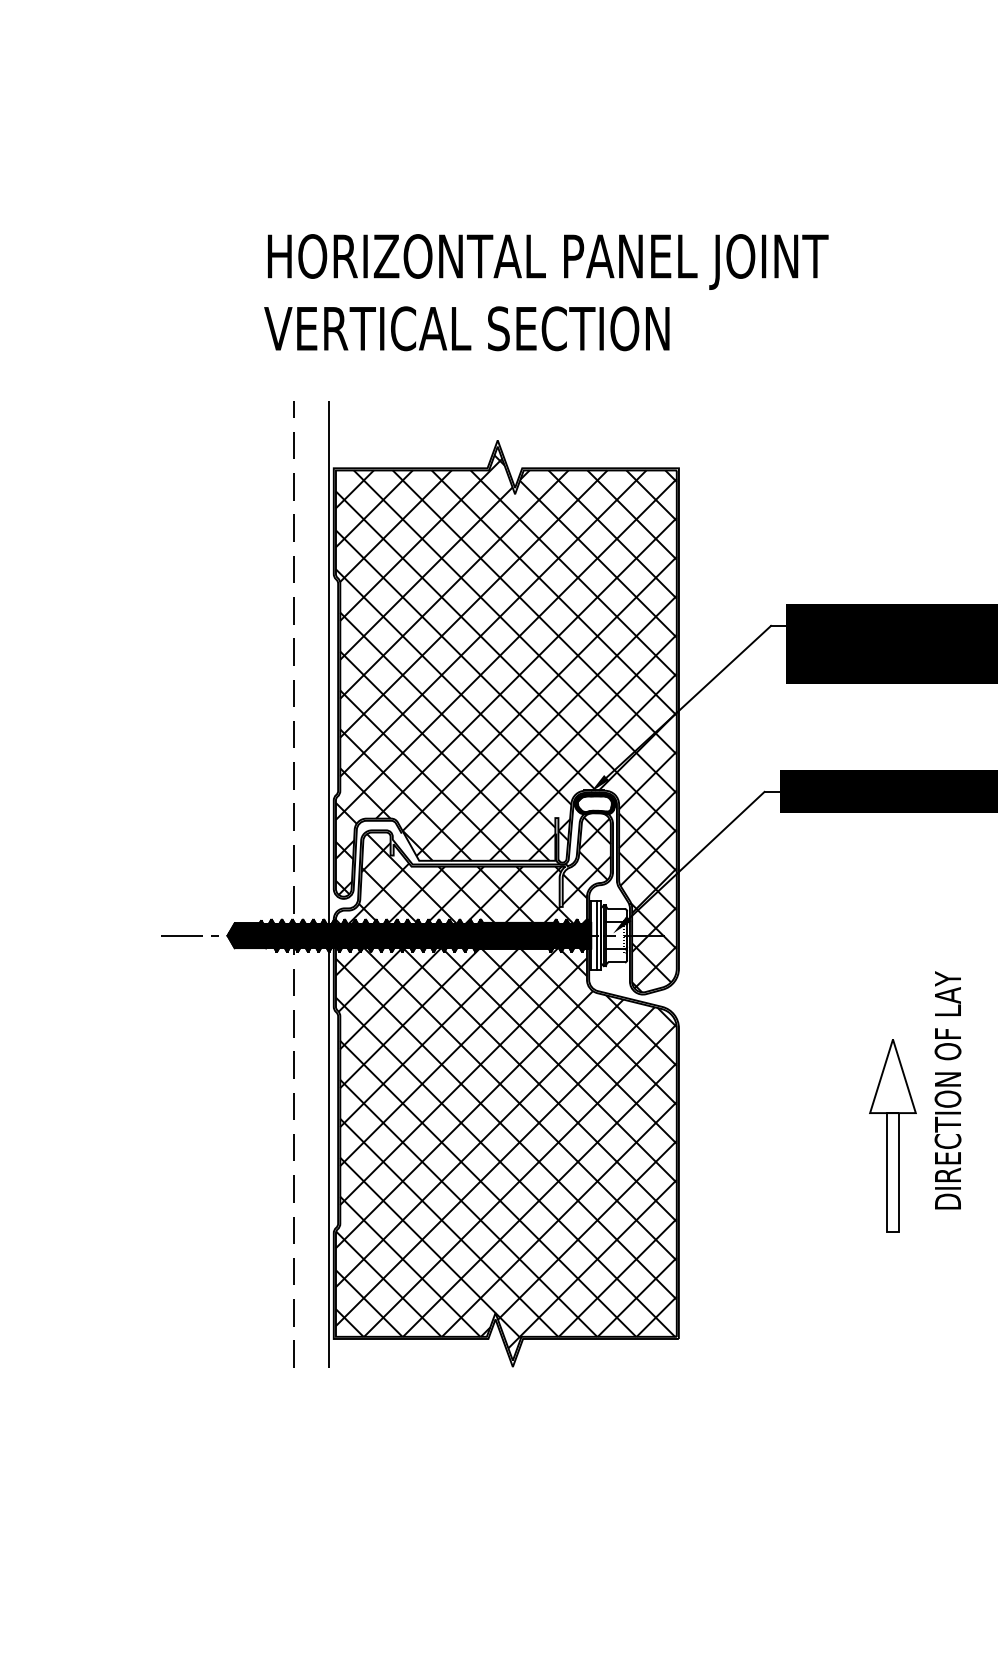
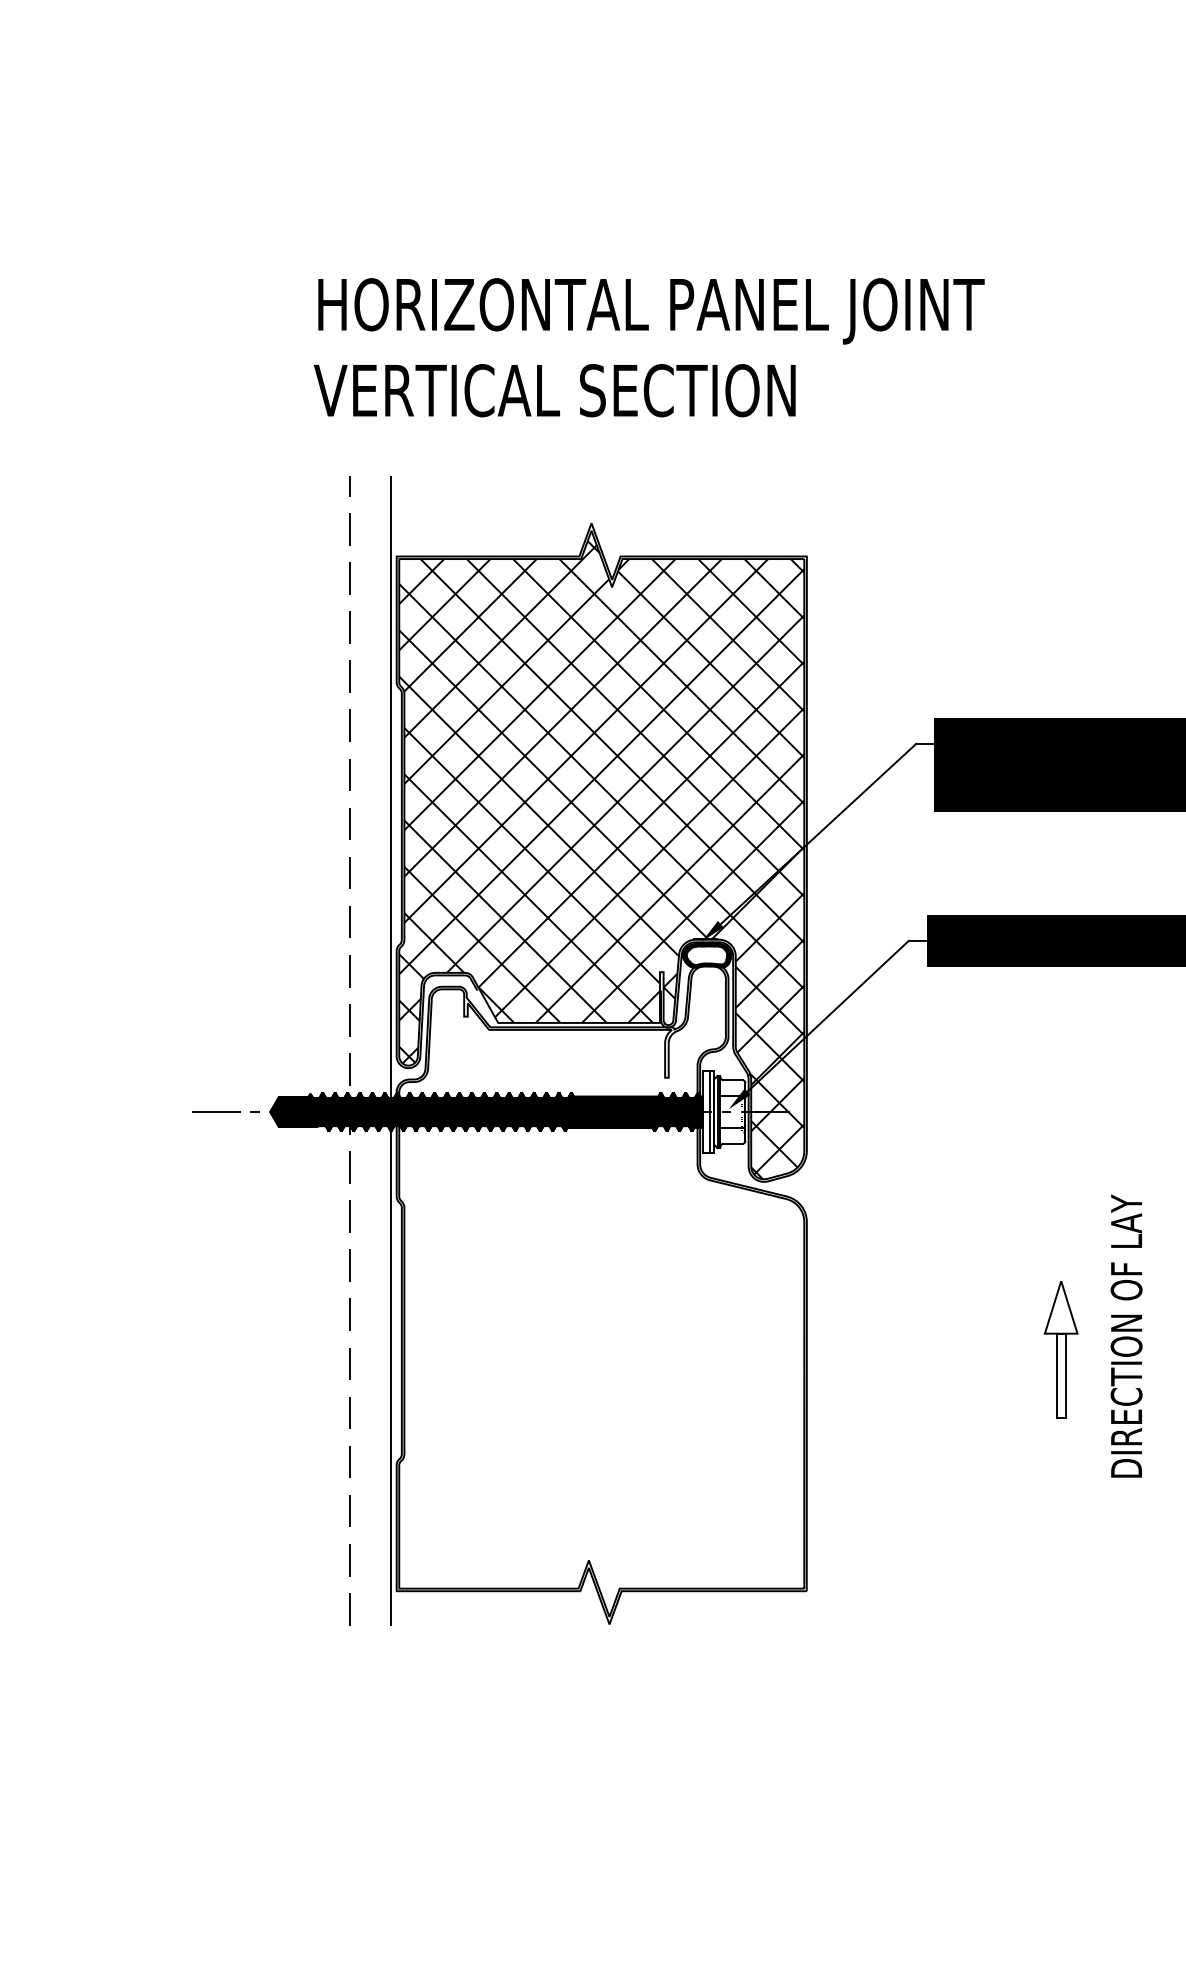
hatch: (505, 1082) -> (600, 1286), removed
text: (947, 1090) -> (1125, 1336), moved
part: (892, 1135) -> (1060, 1349), size x0.6

